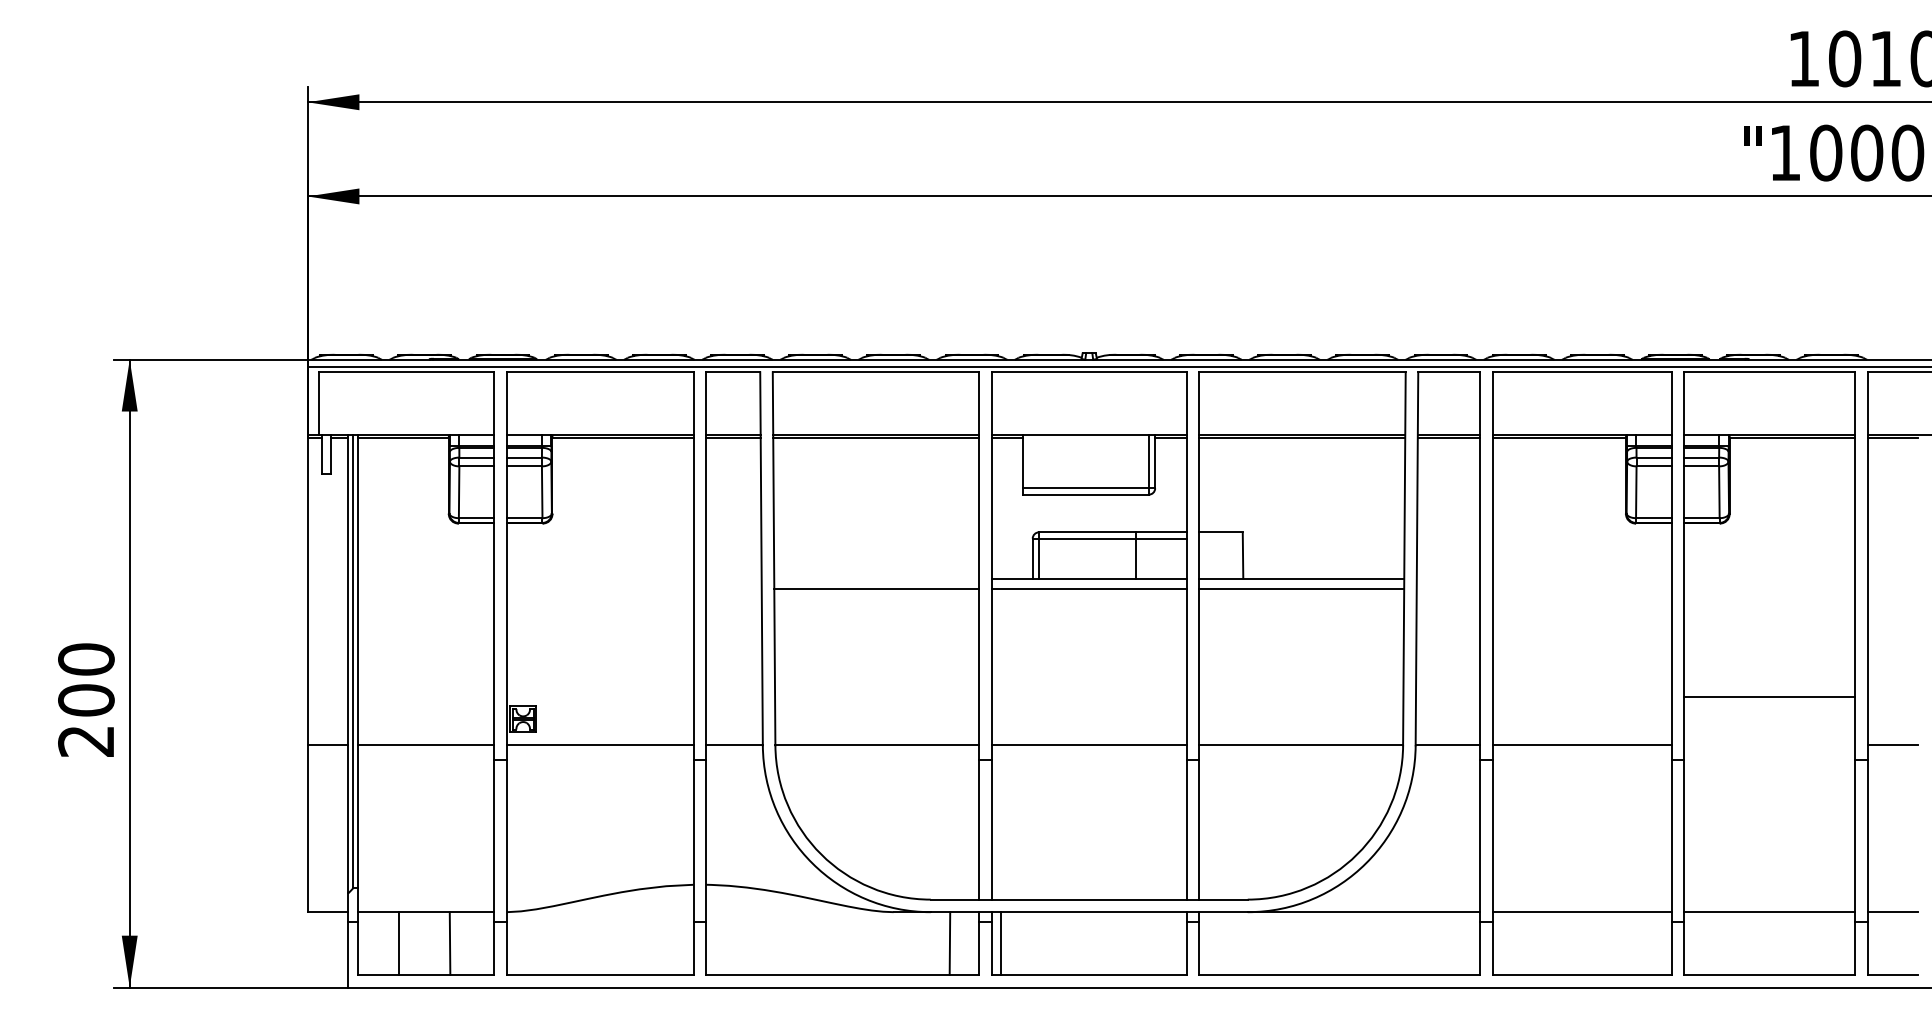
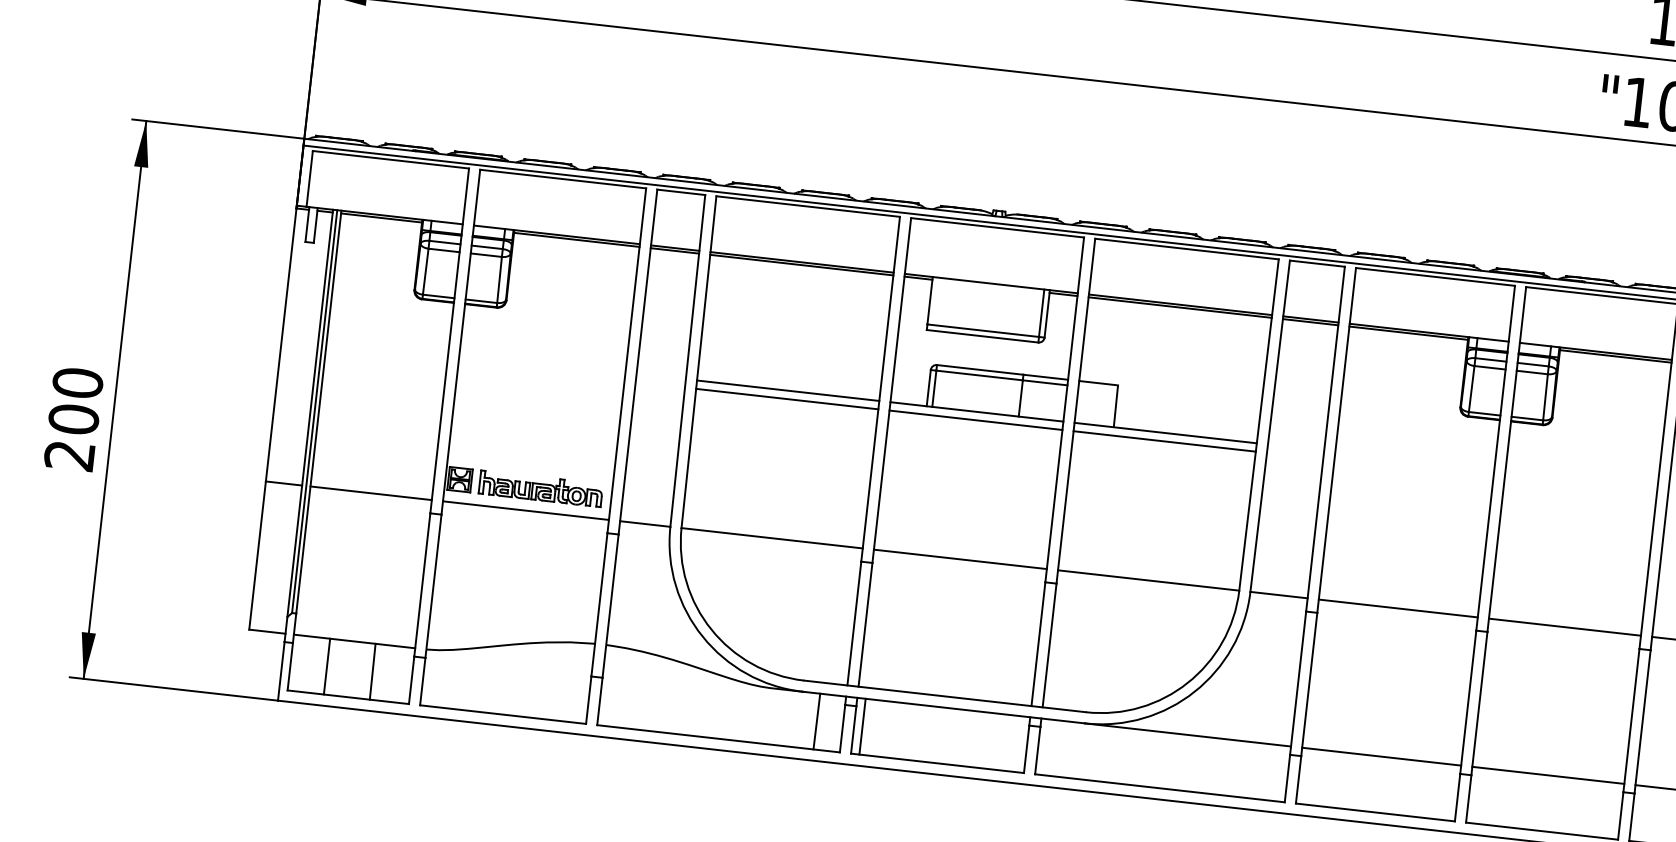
line: (876, 579) -> (787, 390), added
line: (1769, 697) -> (1564, 627), moved
part: (614, 719) -> (541, 489), added

